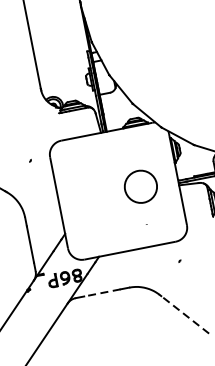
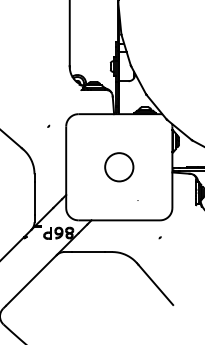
circle: (141, 187) -> (119, 167), moved
line: (101, 293) -> (87, 252), dashed -> solid
line: (184, 314) -> (155, 284), dashed -> solid

